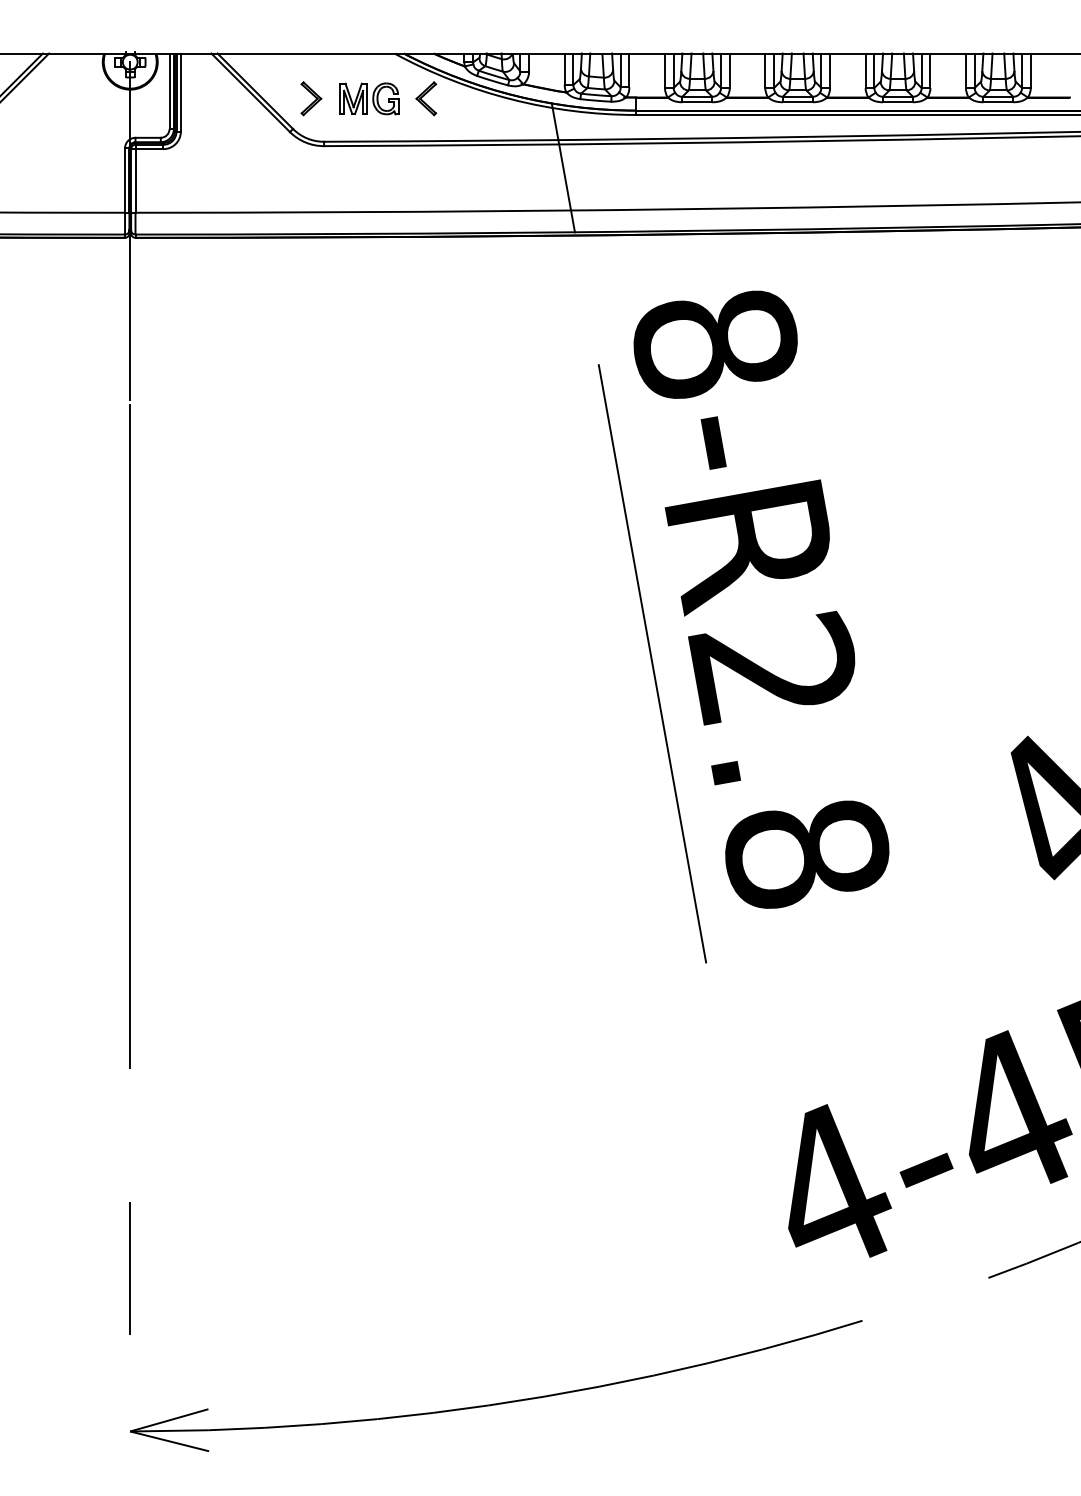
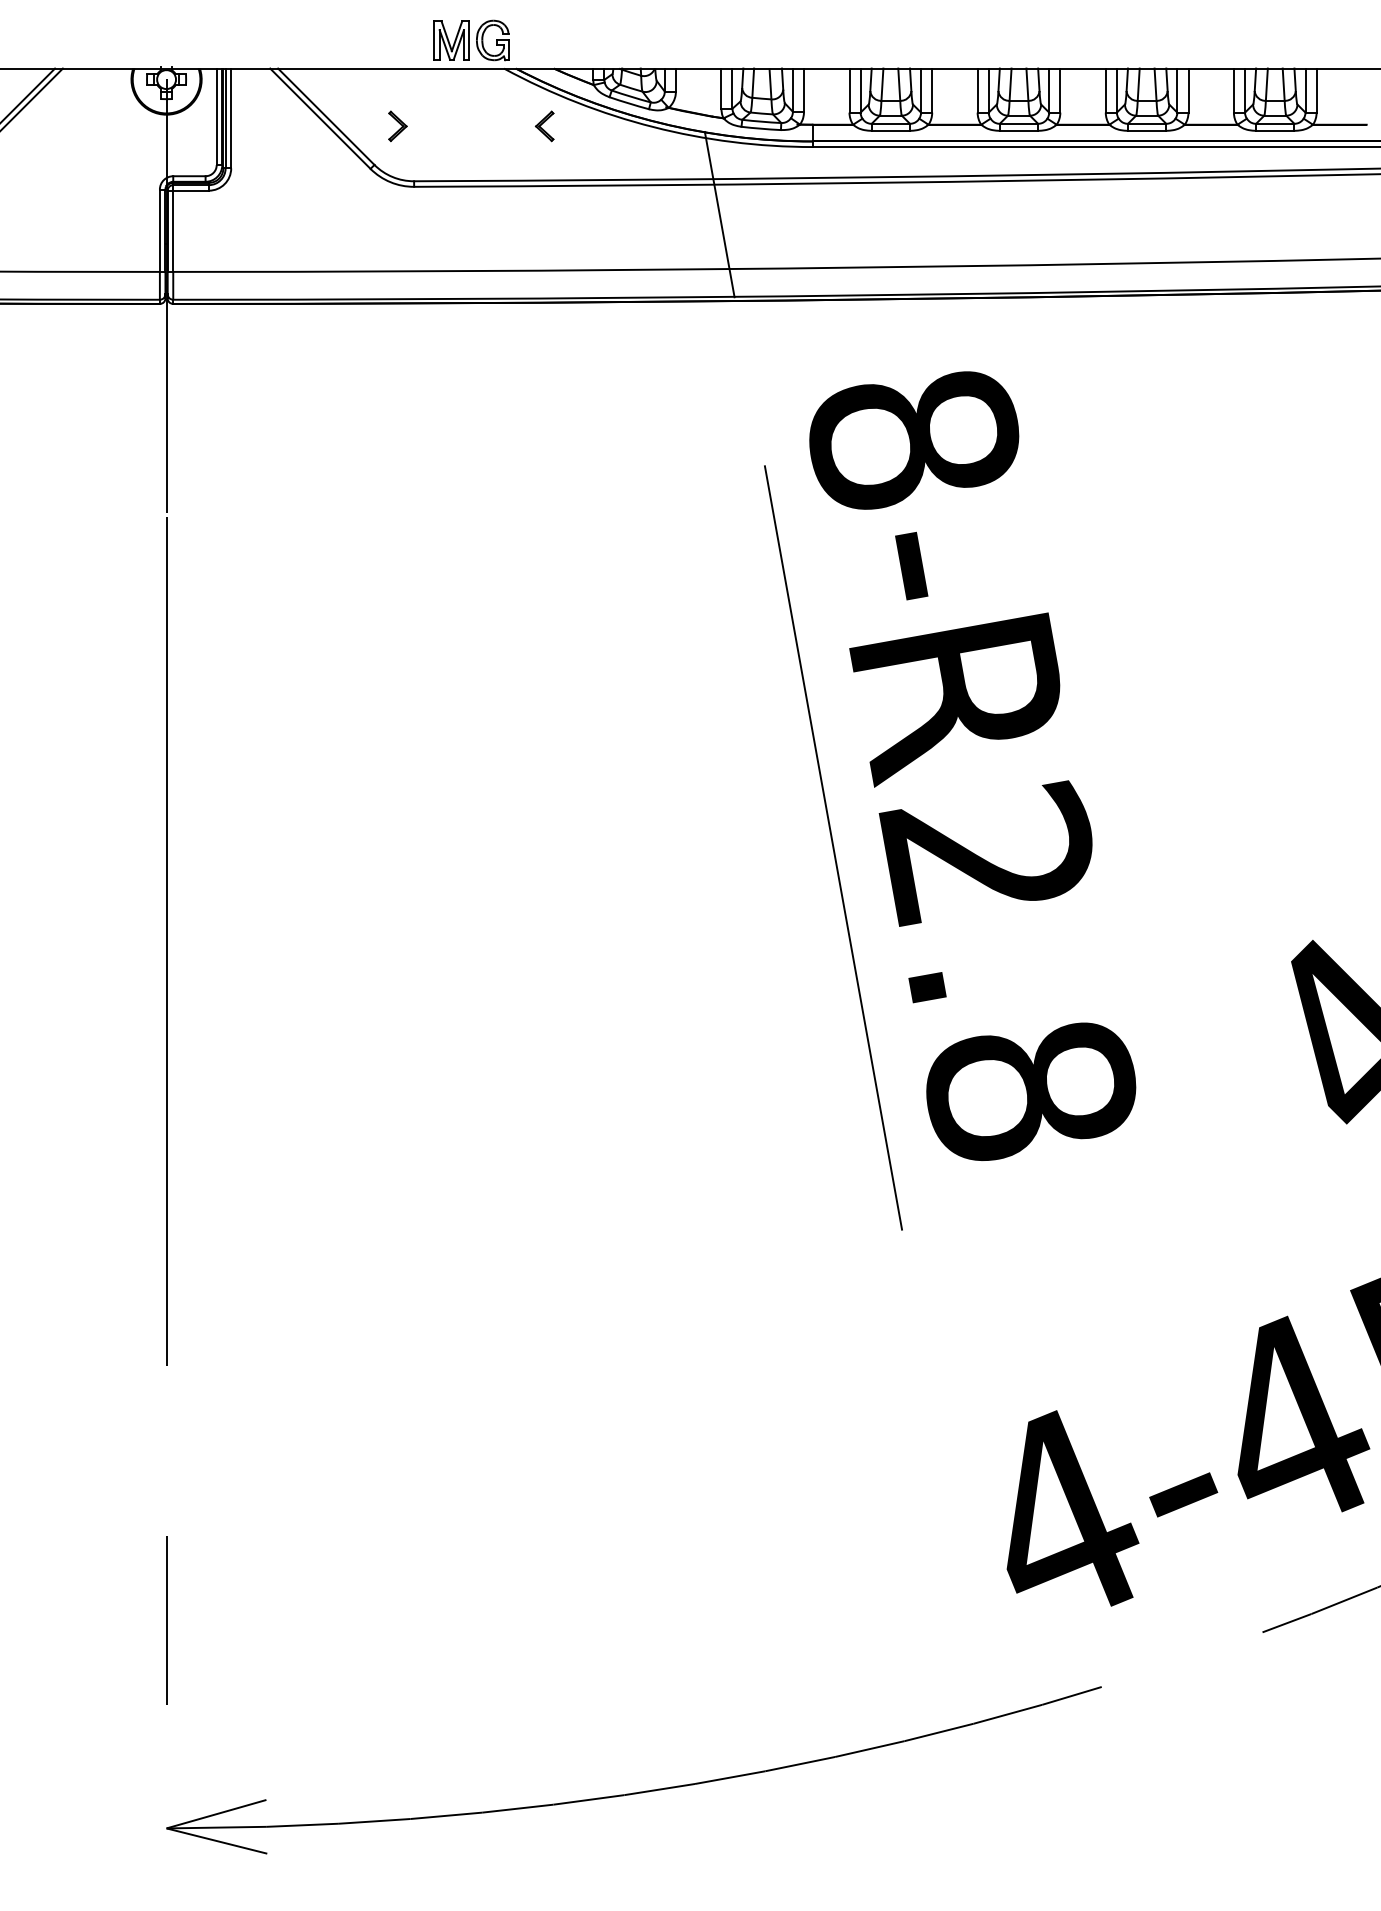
part: (311, 98) -> (397, 126), size x0.7
part: (369, 98) -> (471, 40), moved
part: (426, 98) -> (544, 126), size x0.7

